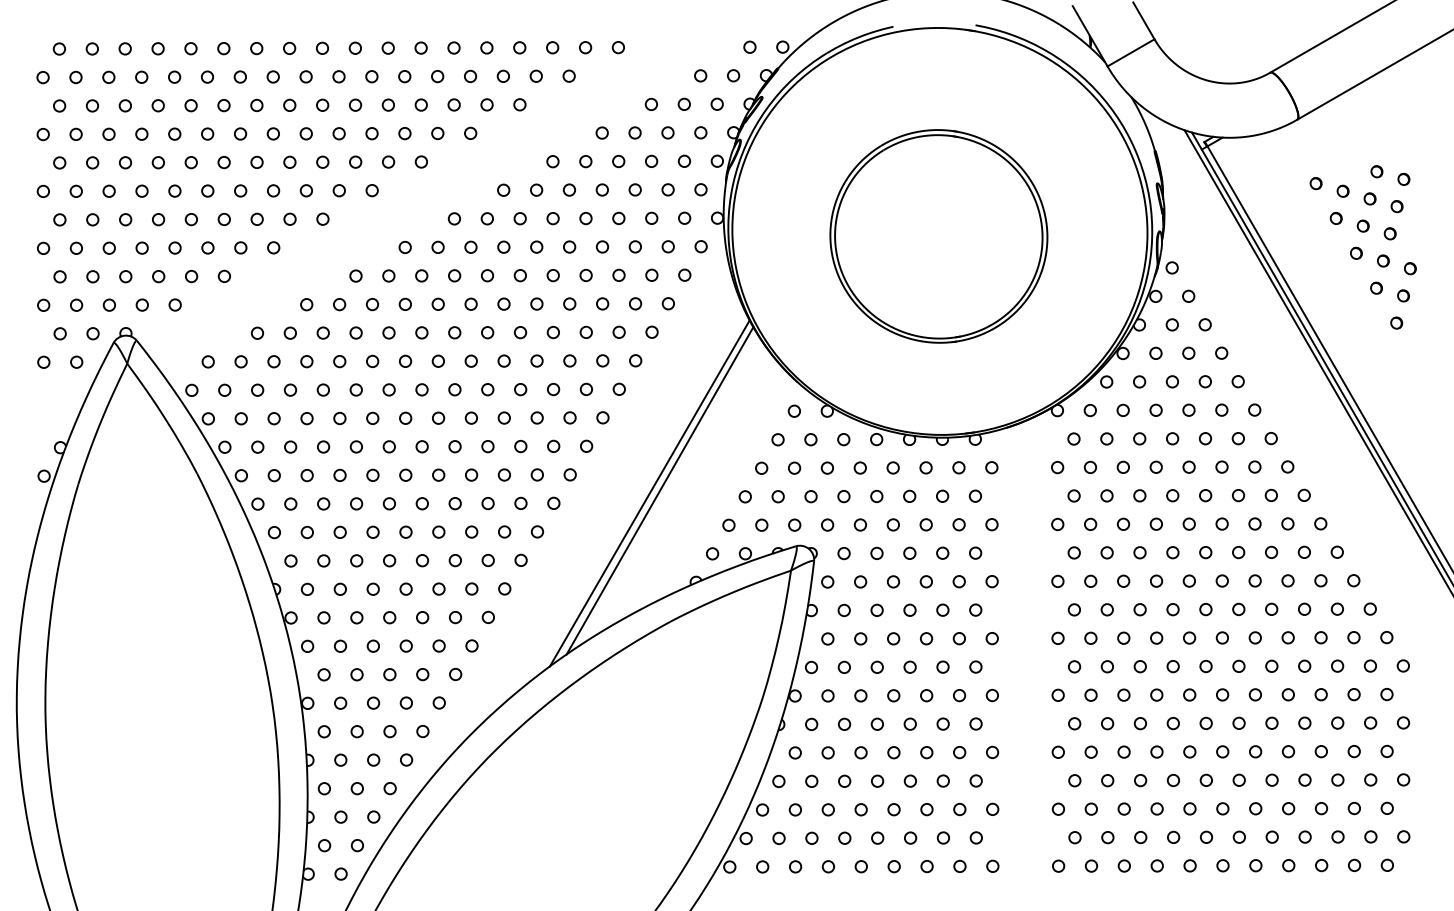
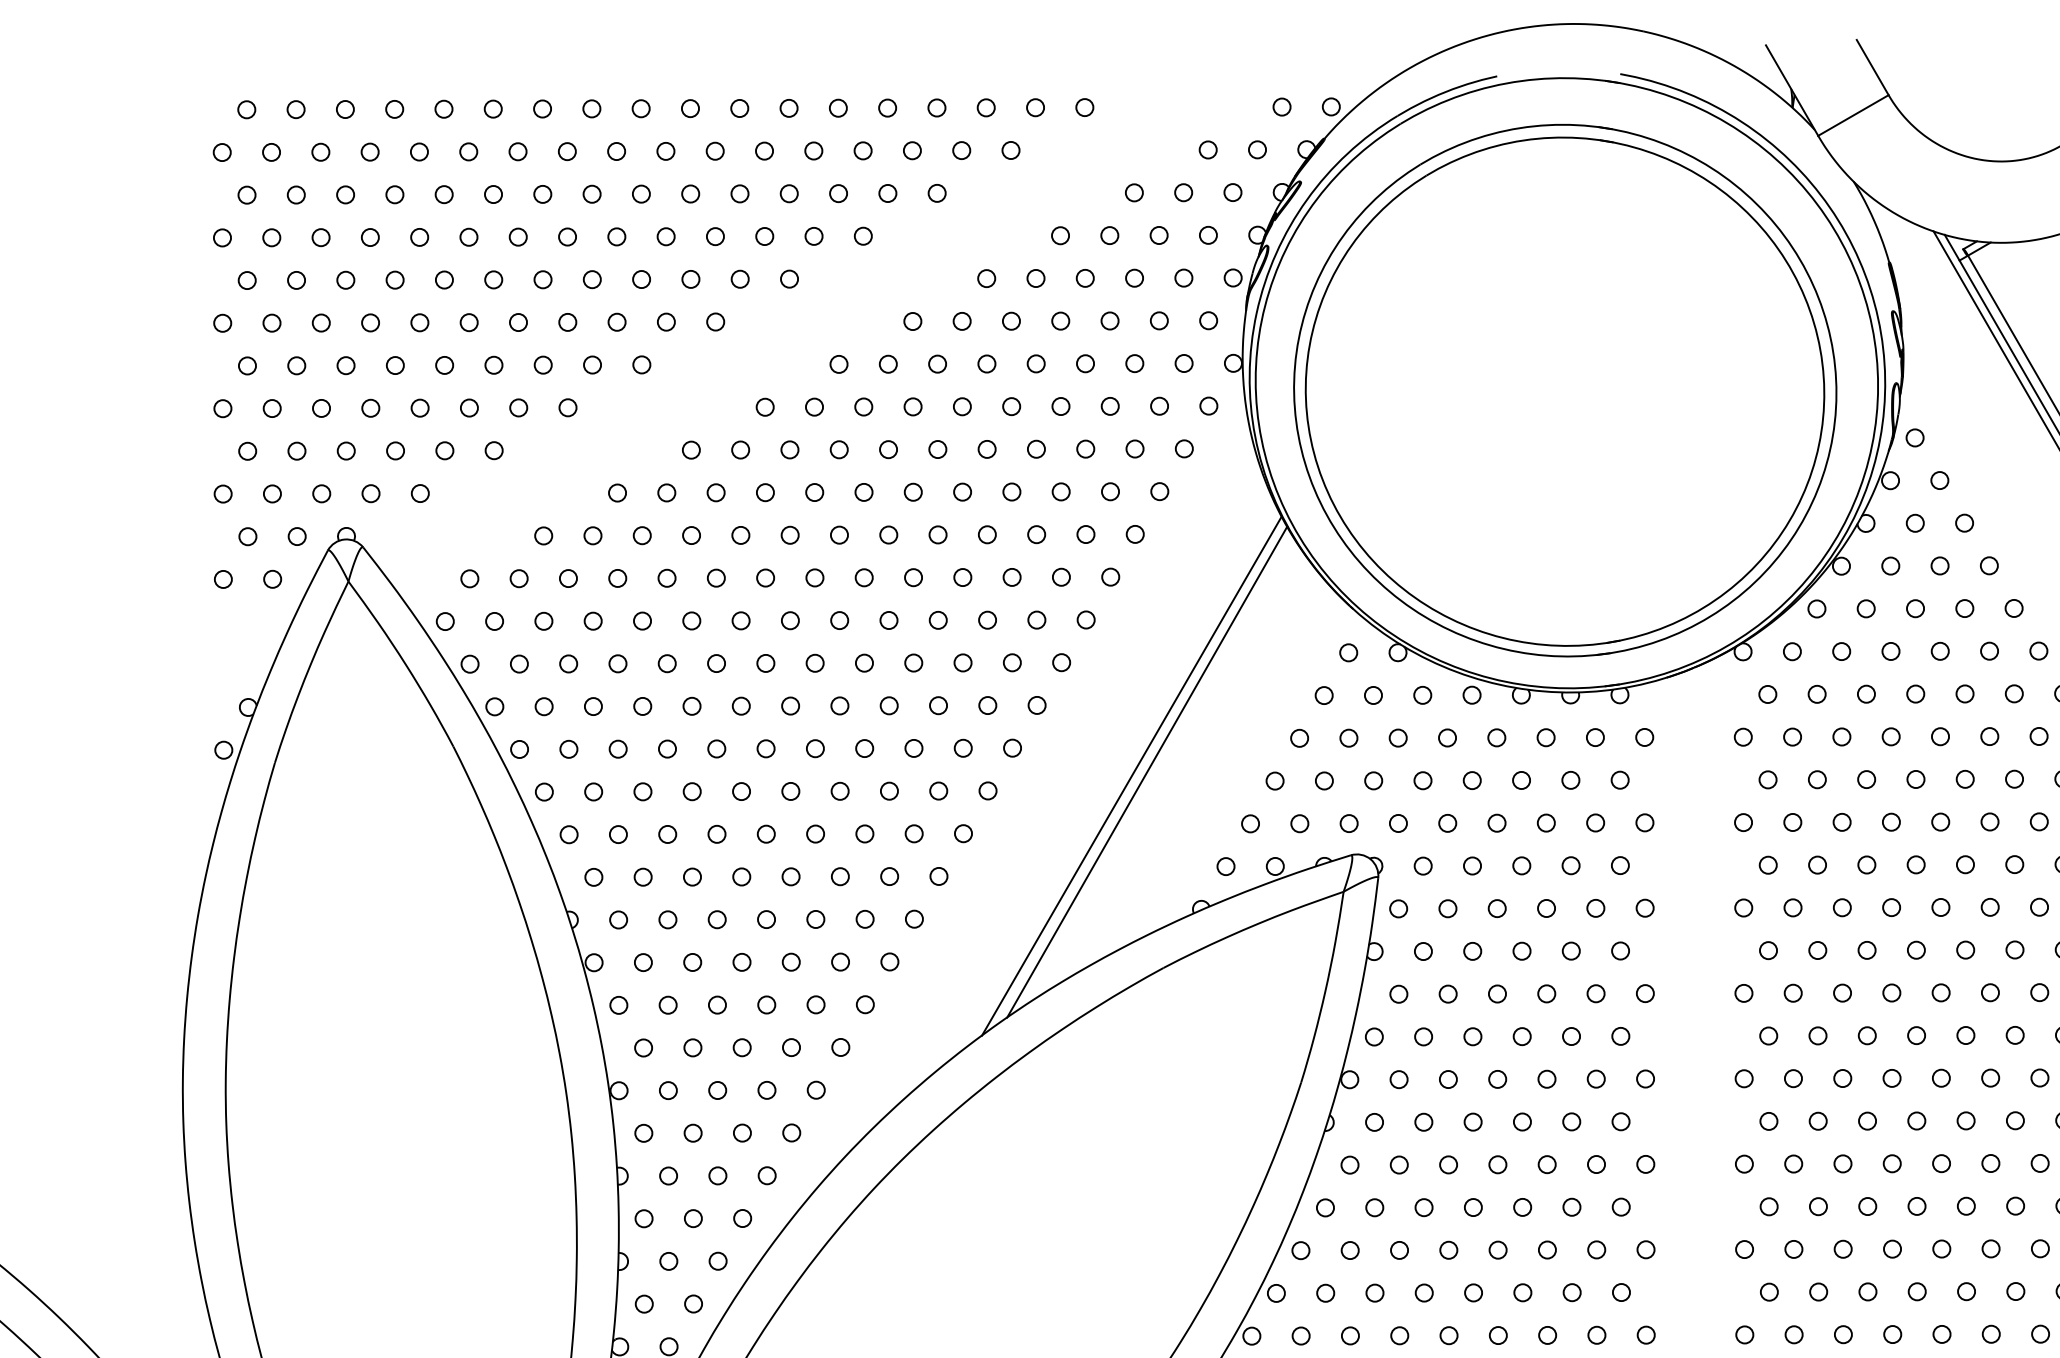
part: (938, 236) -> (1564, 390), size x1.67

